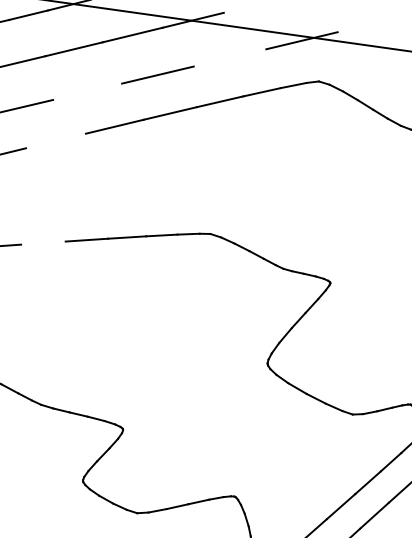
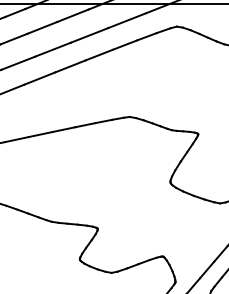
line: (230, 57) -> (127, 20), added
line: (86, 91) -> (52, 49), added
line: (55, 140) -> (39, 78), added
line: (43, 242) -> (40, 134), added

